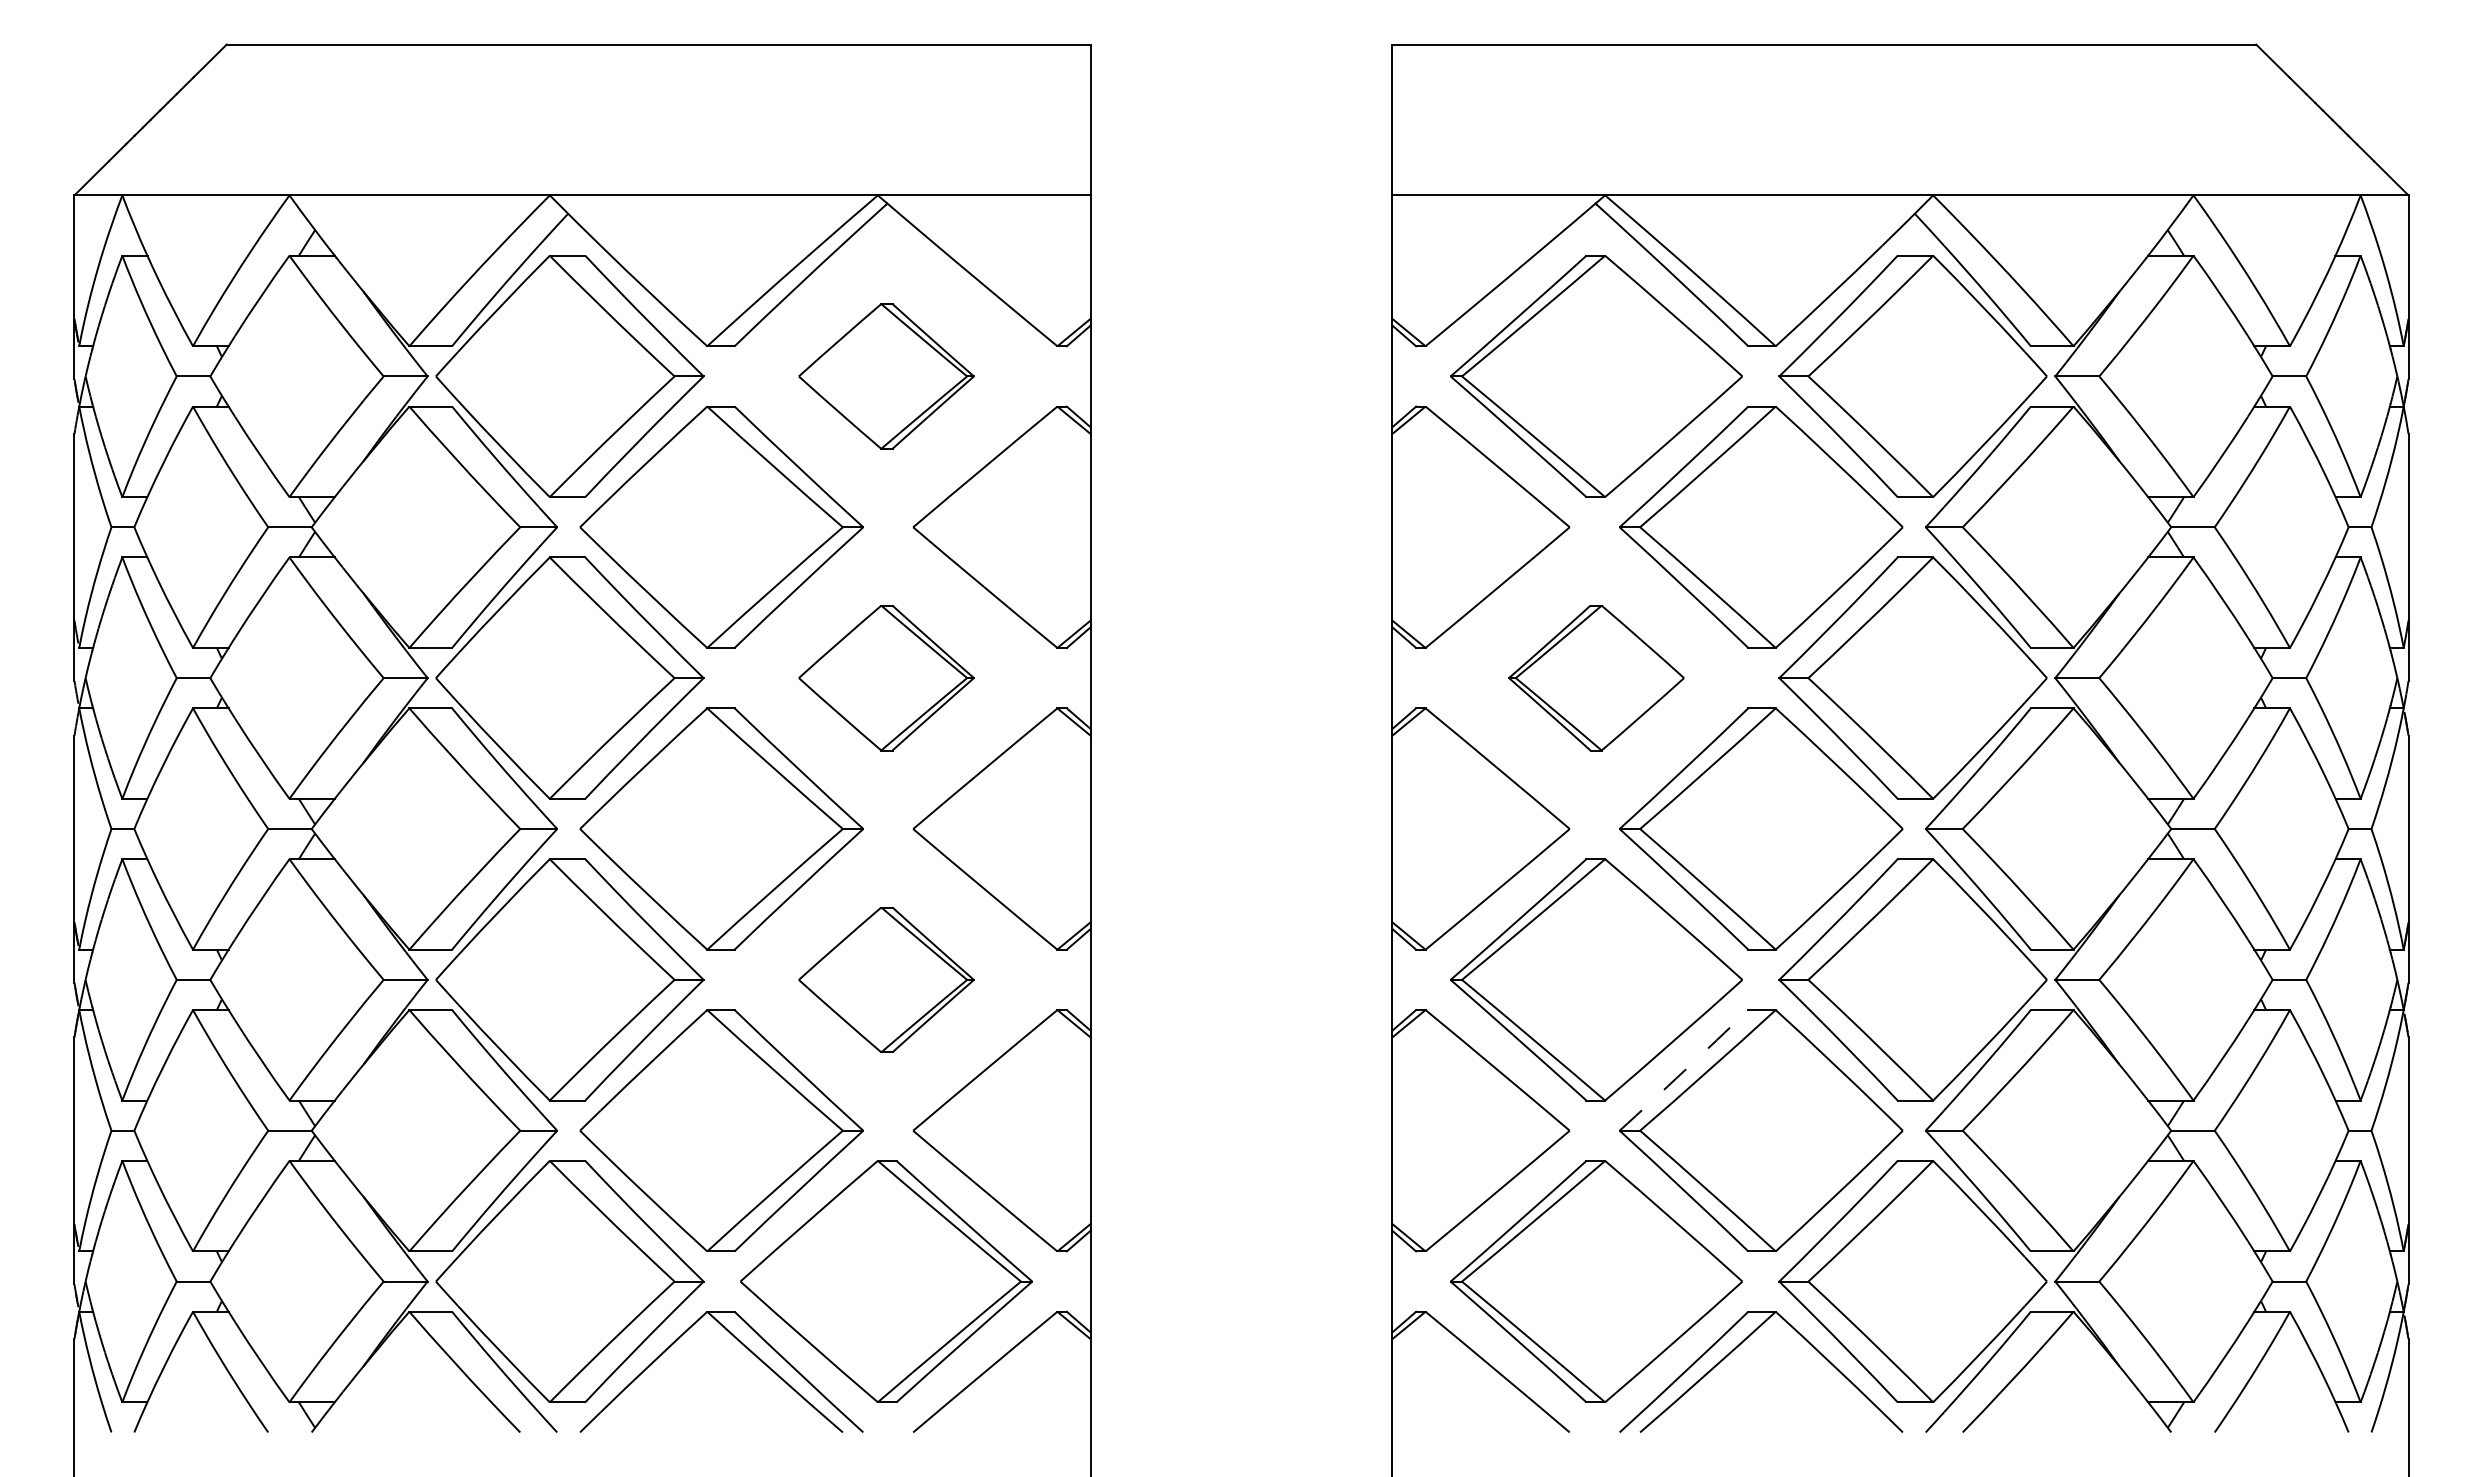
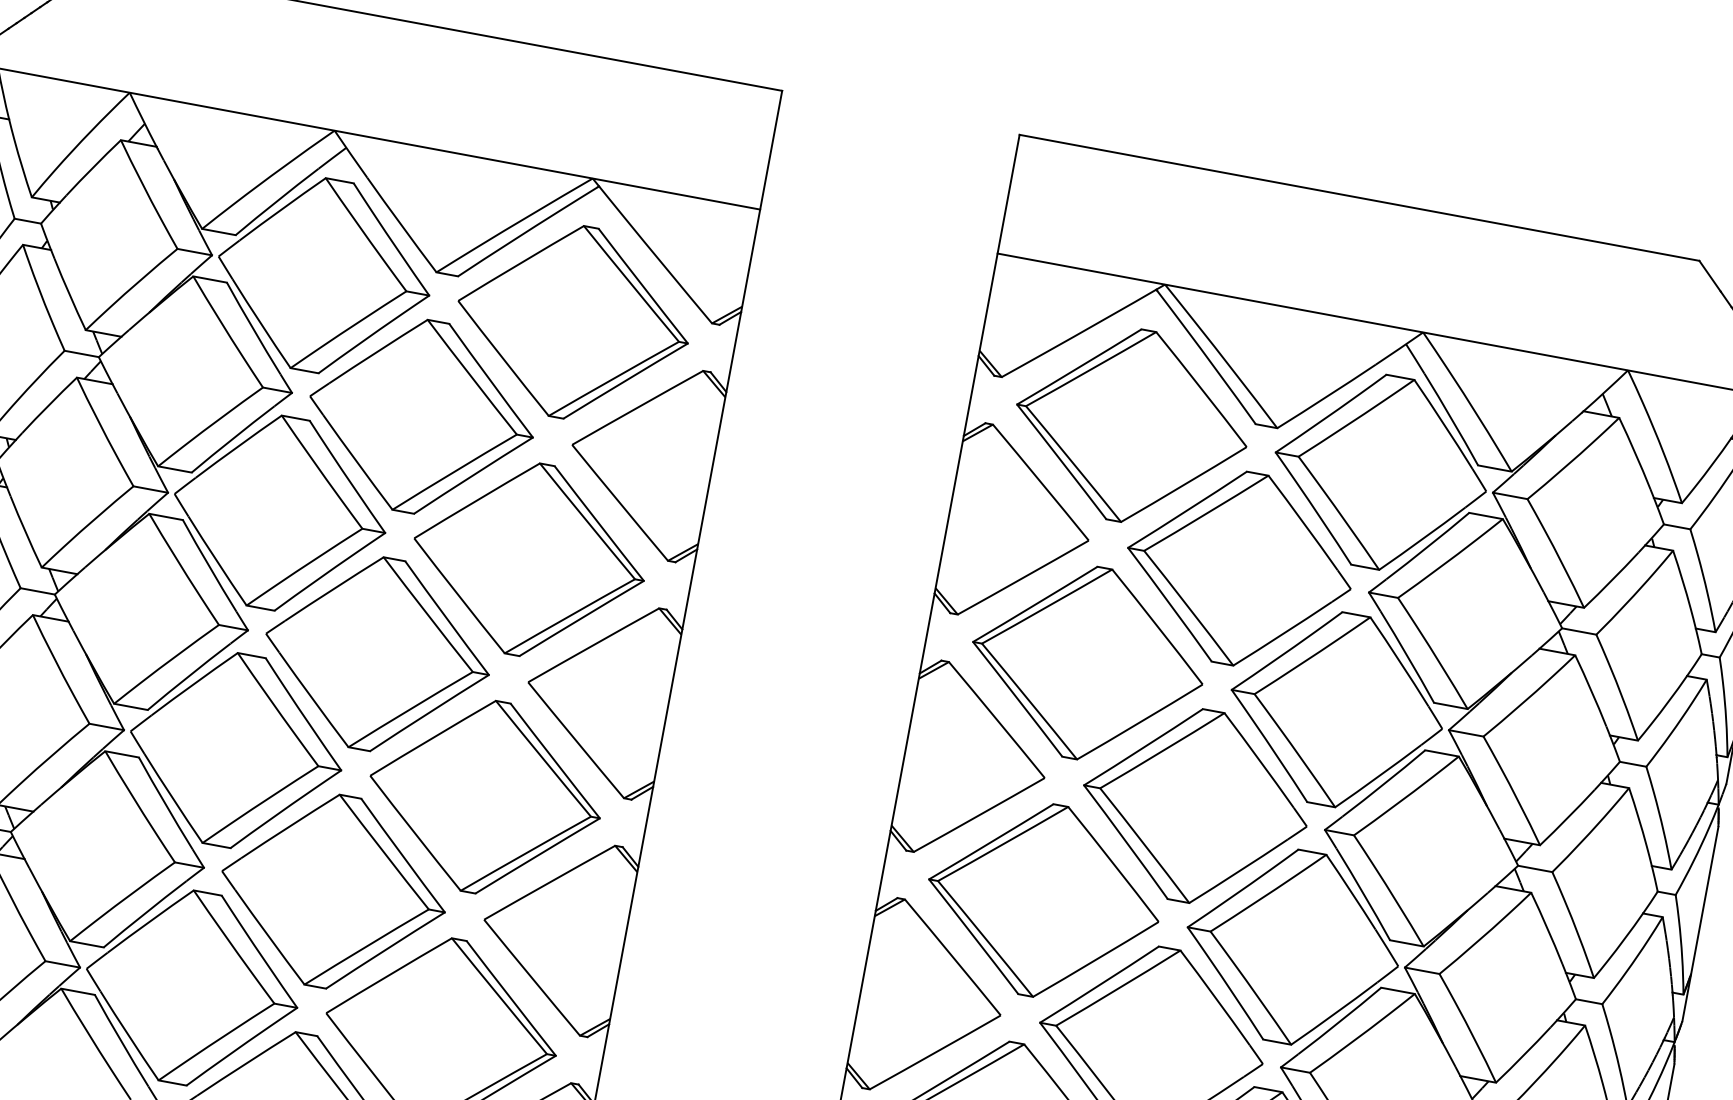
part: (886, 376) -> (573, 322), size x1.67
part: (886, 677) -> (529, 559), size x1.67
part: (1596, 677) -> (1087, 662), size x1.67
part: (886, 979) -> (485, 796), size x1.67
arc: (1684, 1070) -> (1099, 984), dashed -> solid

